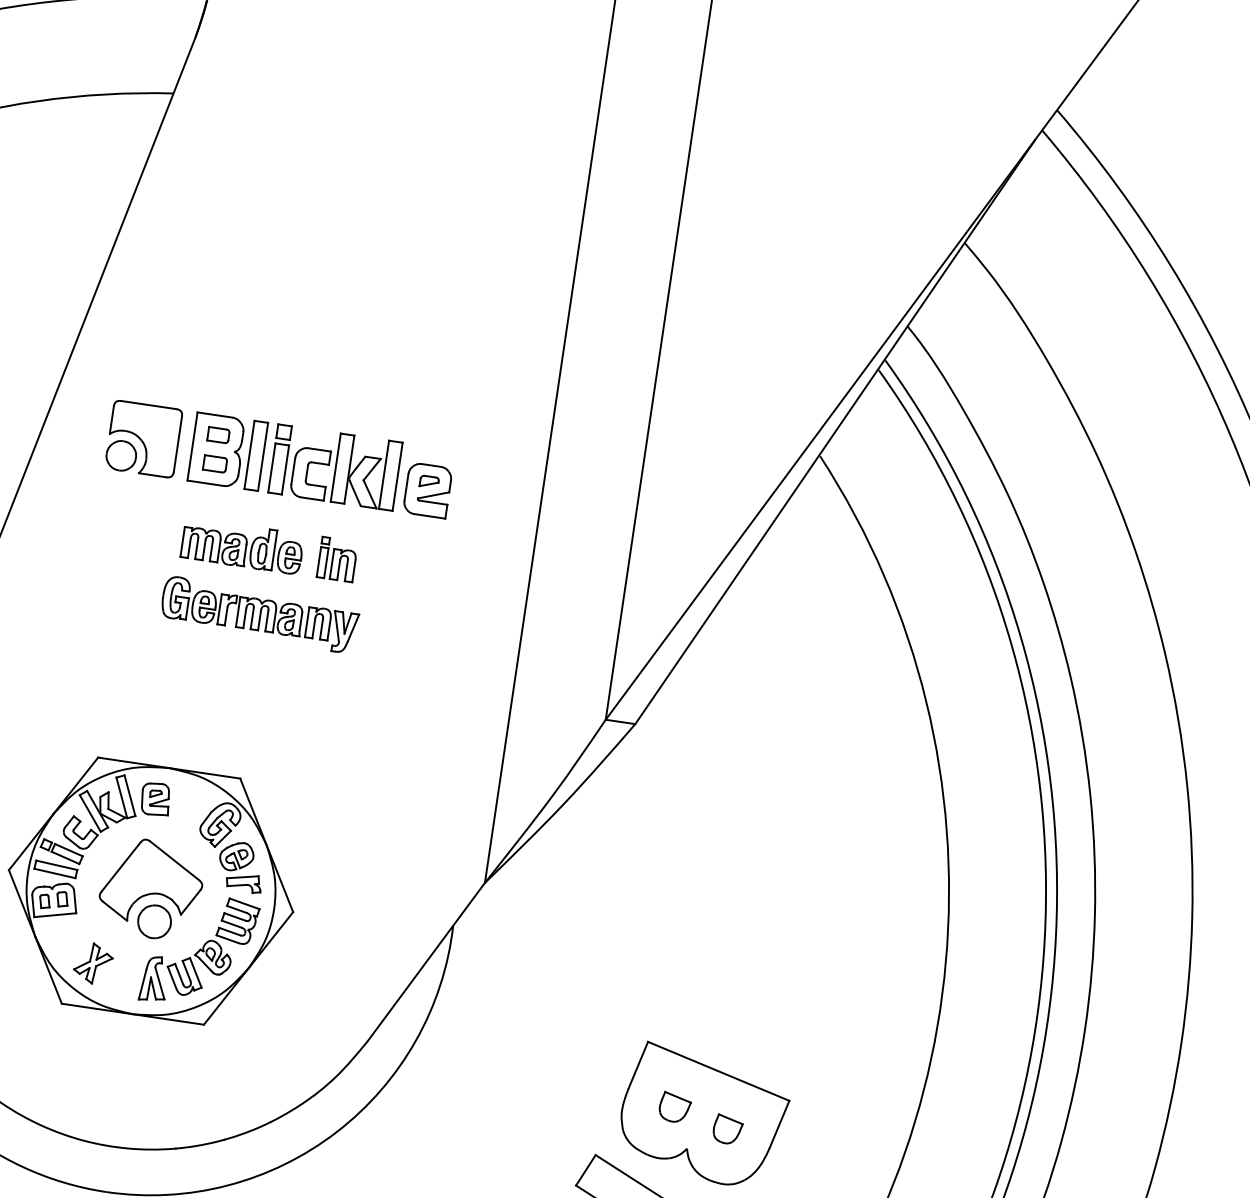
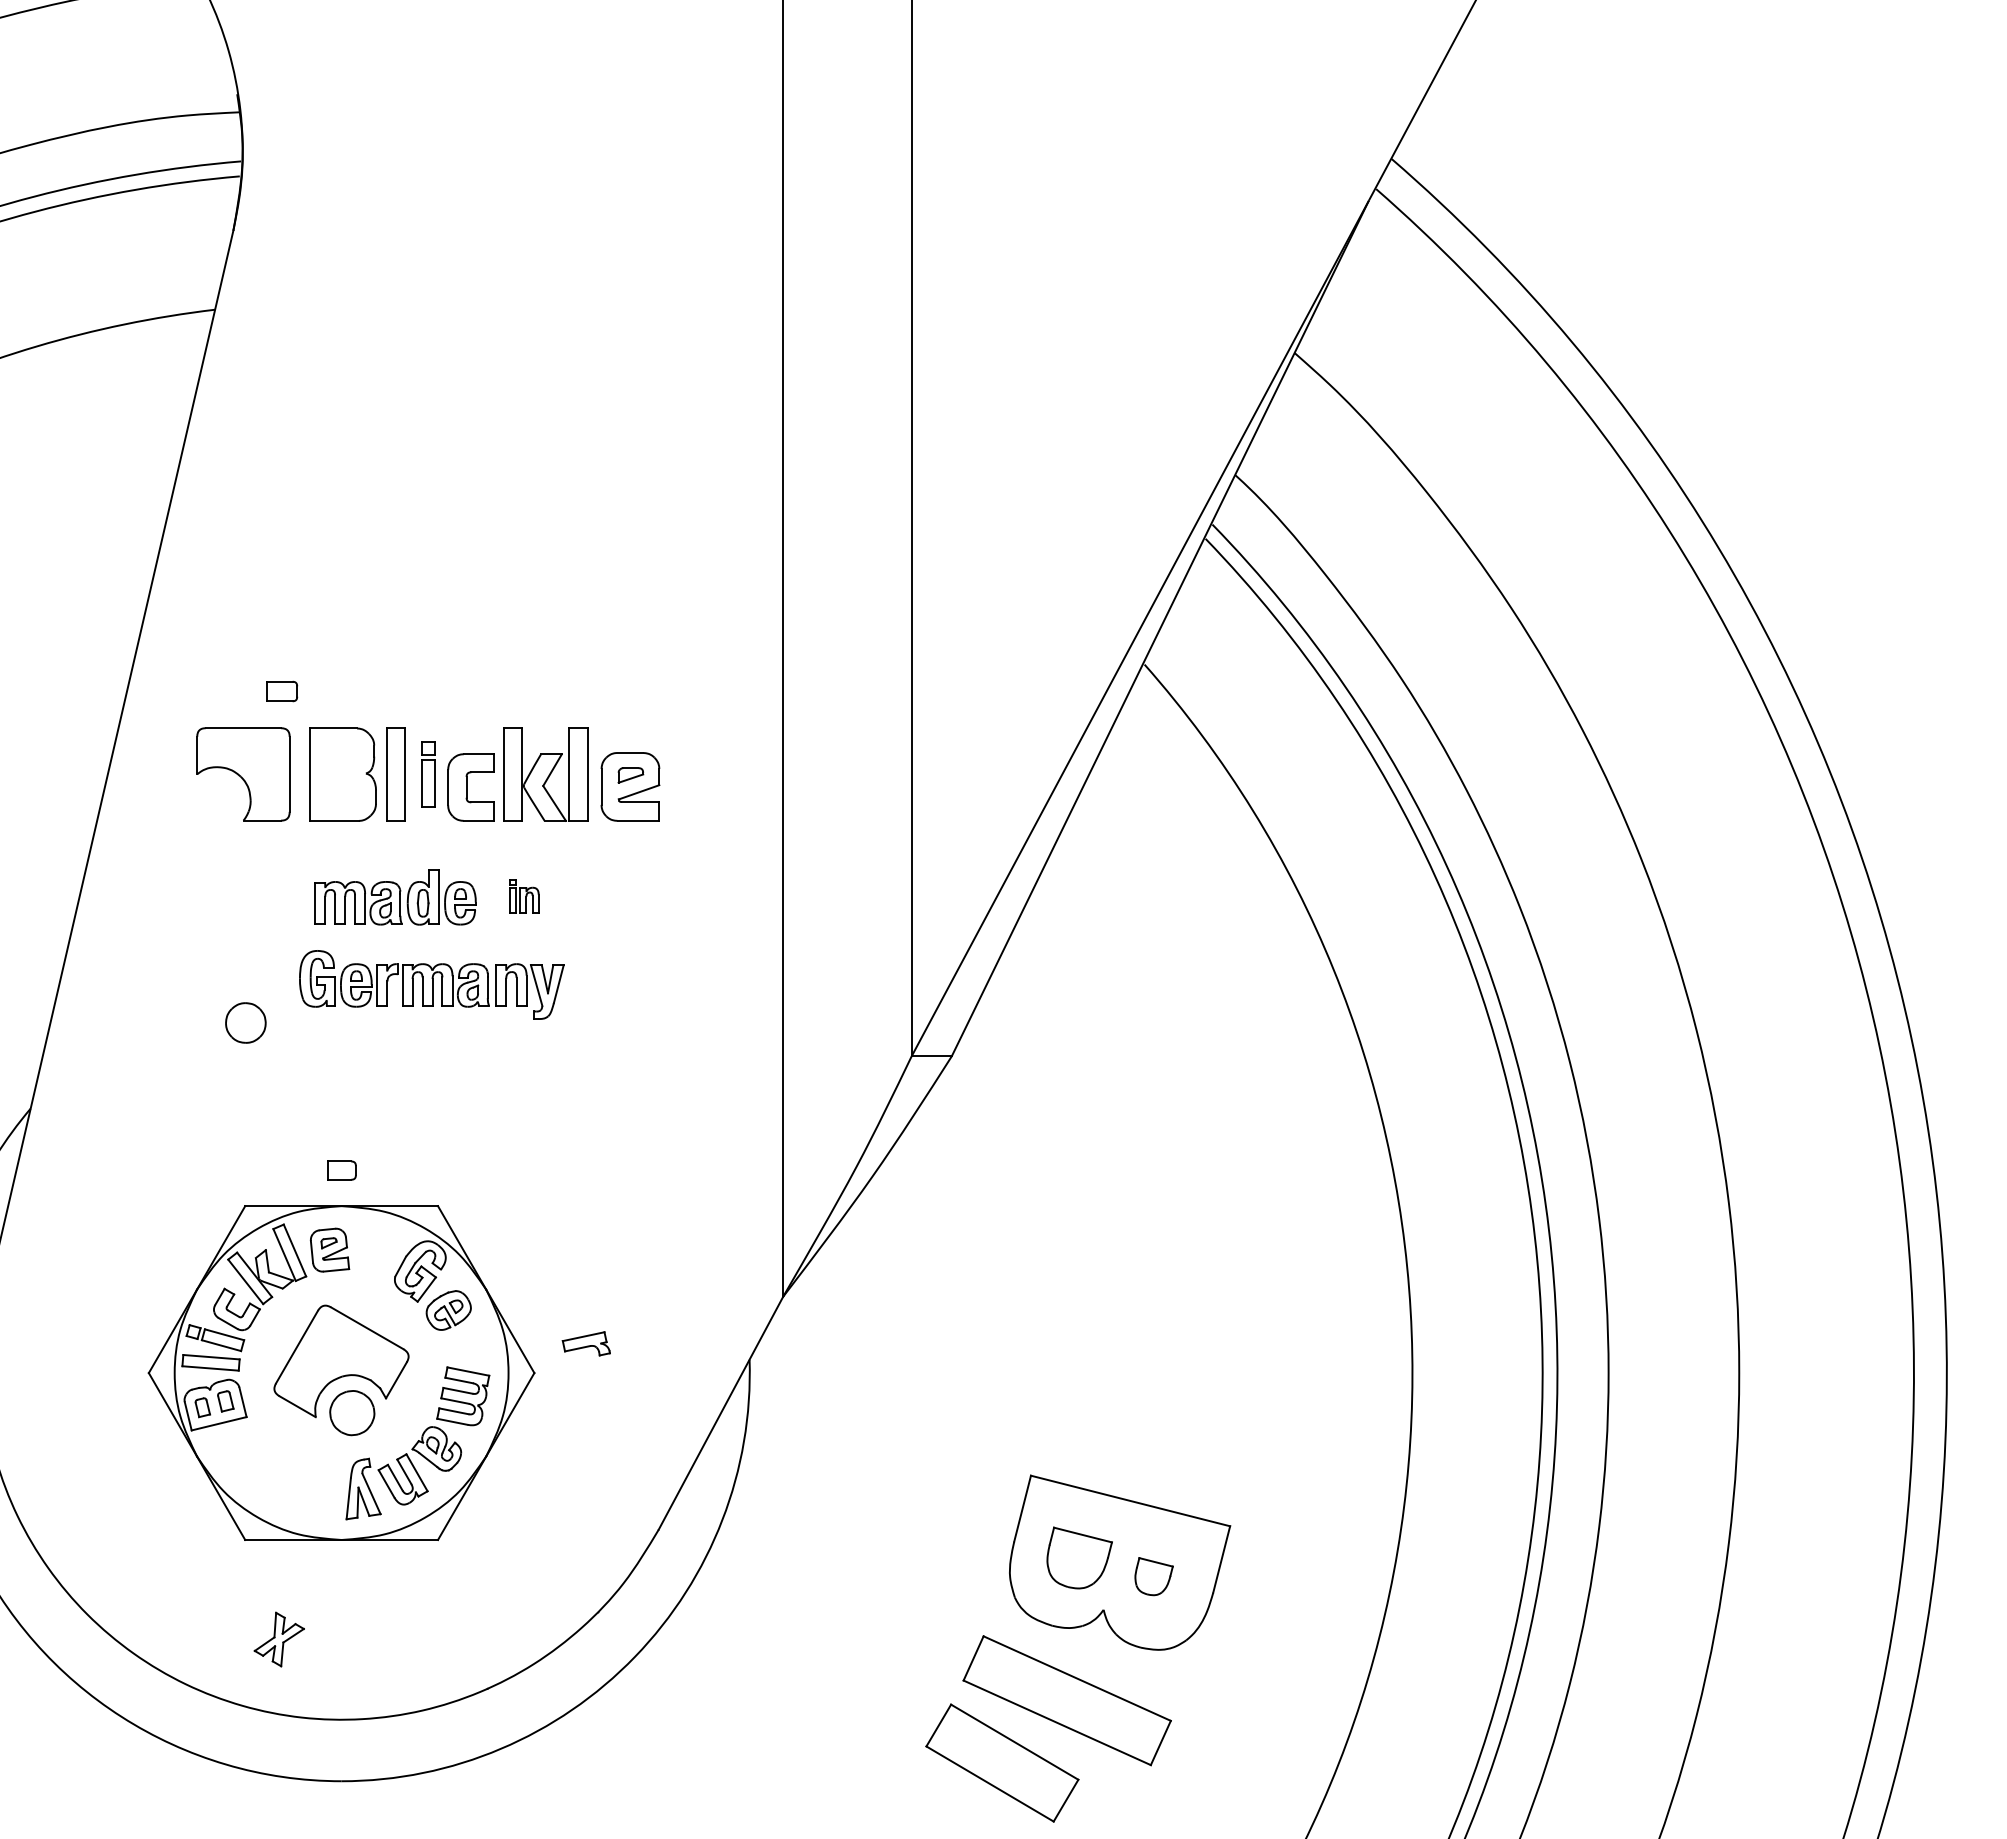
part: (218, 435) -> (341, 1170), moved
part: (121, 455) -> (245, 1022), moved
part: (280, 459) -> (428, 774), size x0.7
part: (215, 464) -> (282, 691), moved
part: (337, 559) -> (524, 896), size x0.6
part: (243, 882) -> (585, 1343), moved
part: (92, 963) -> (278, 1639), moved
part: (674, 1107) -> (1079, 1557), size x1.6

